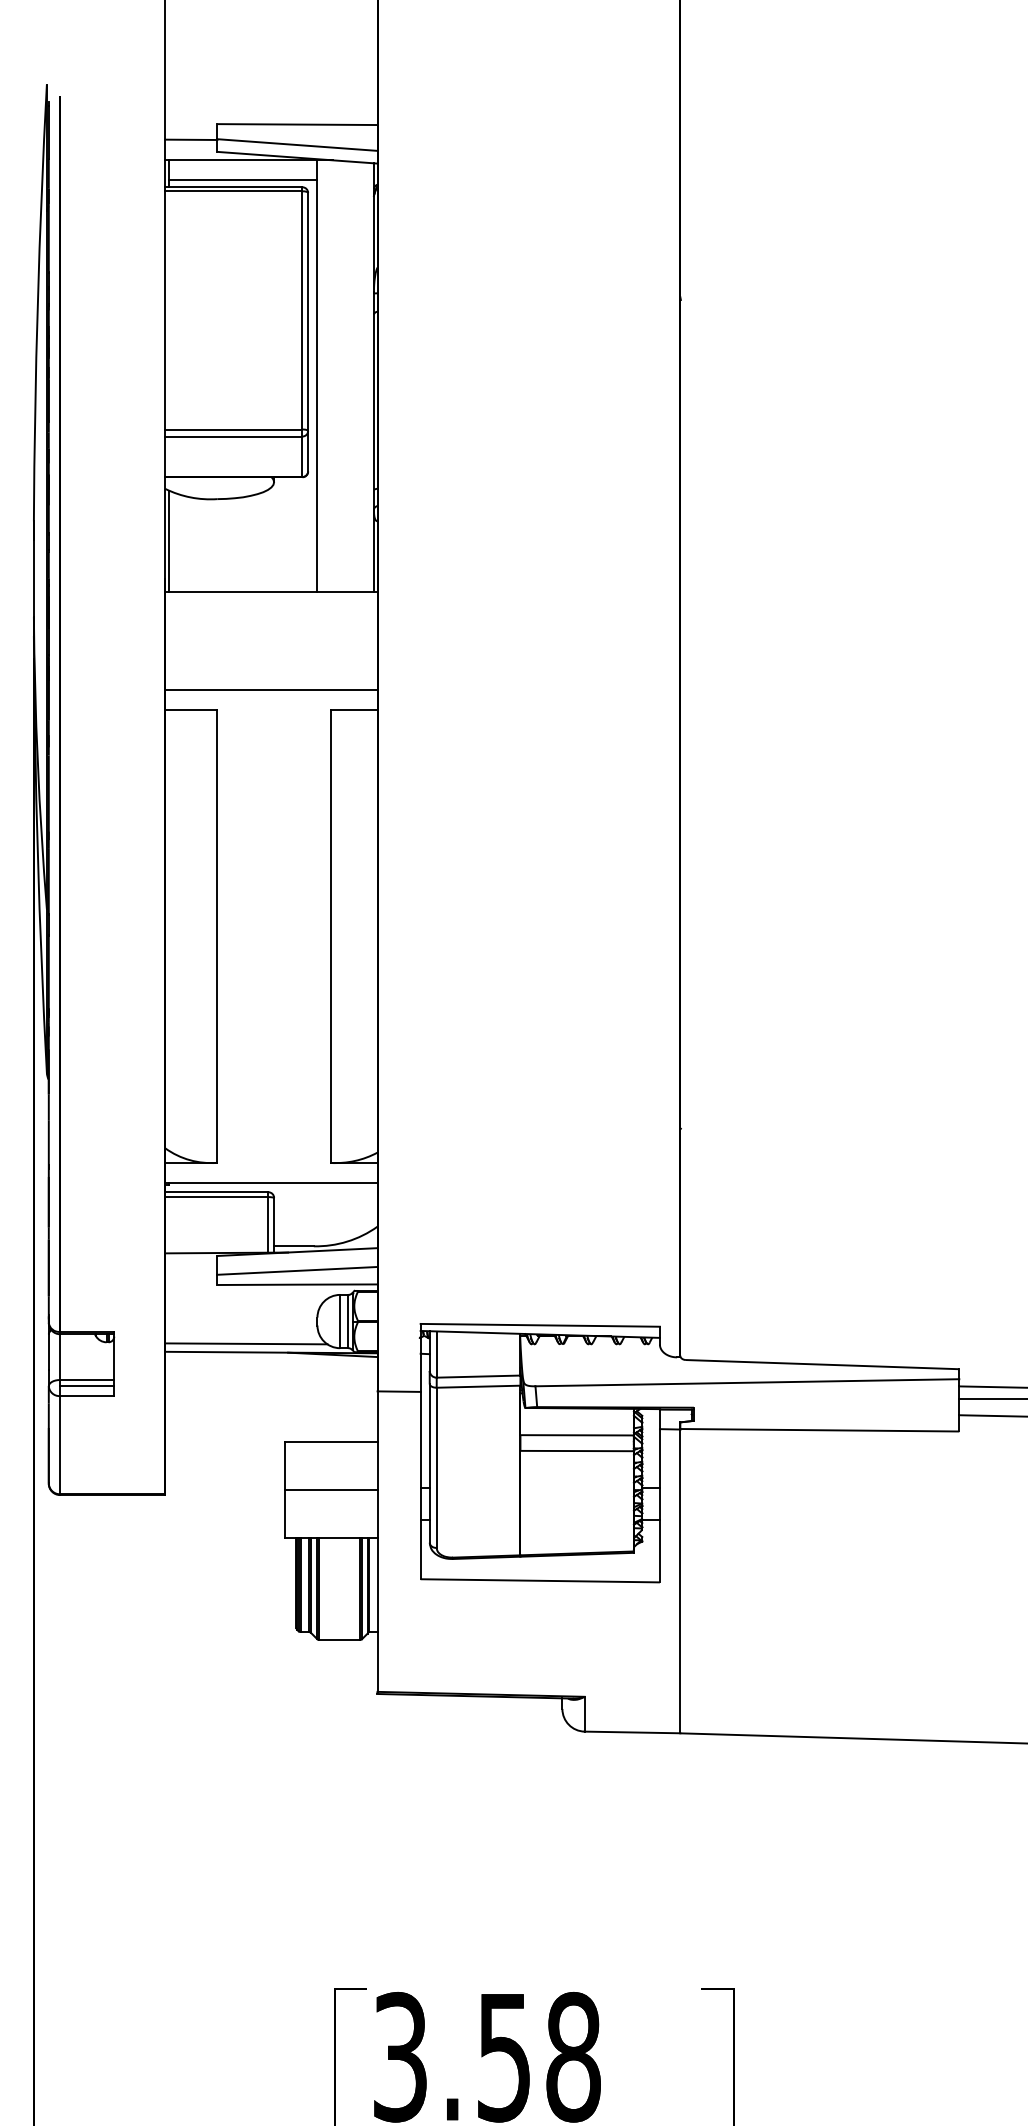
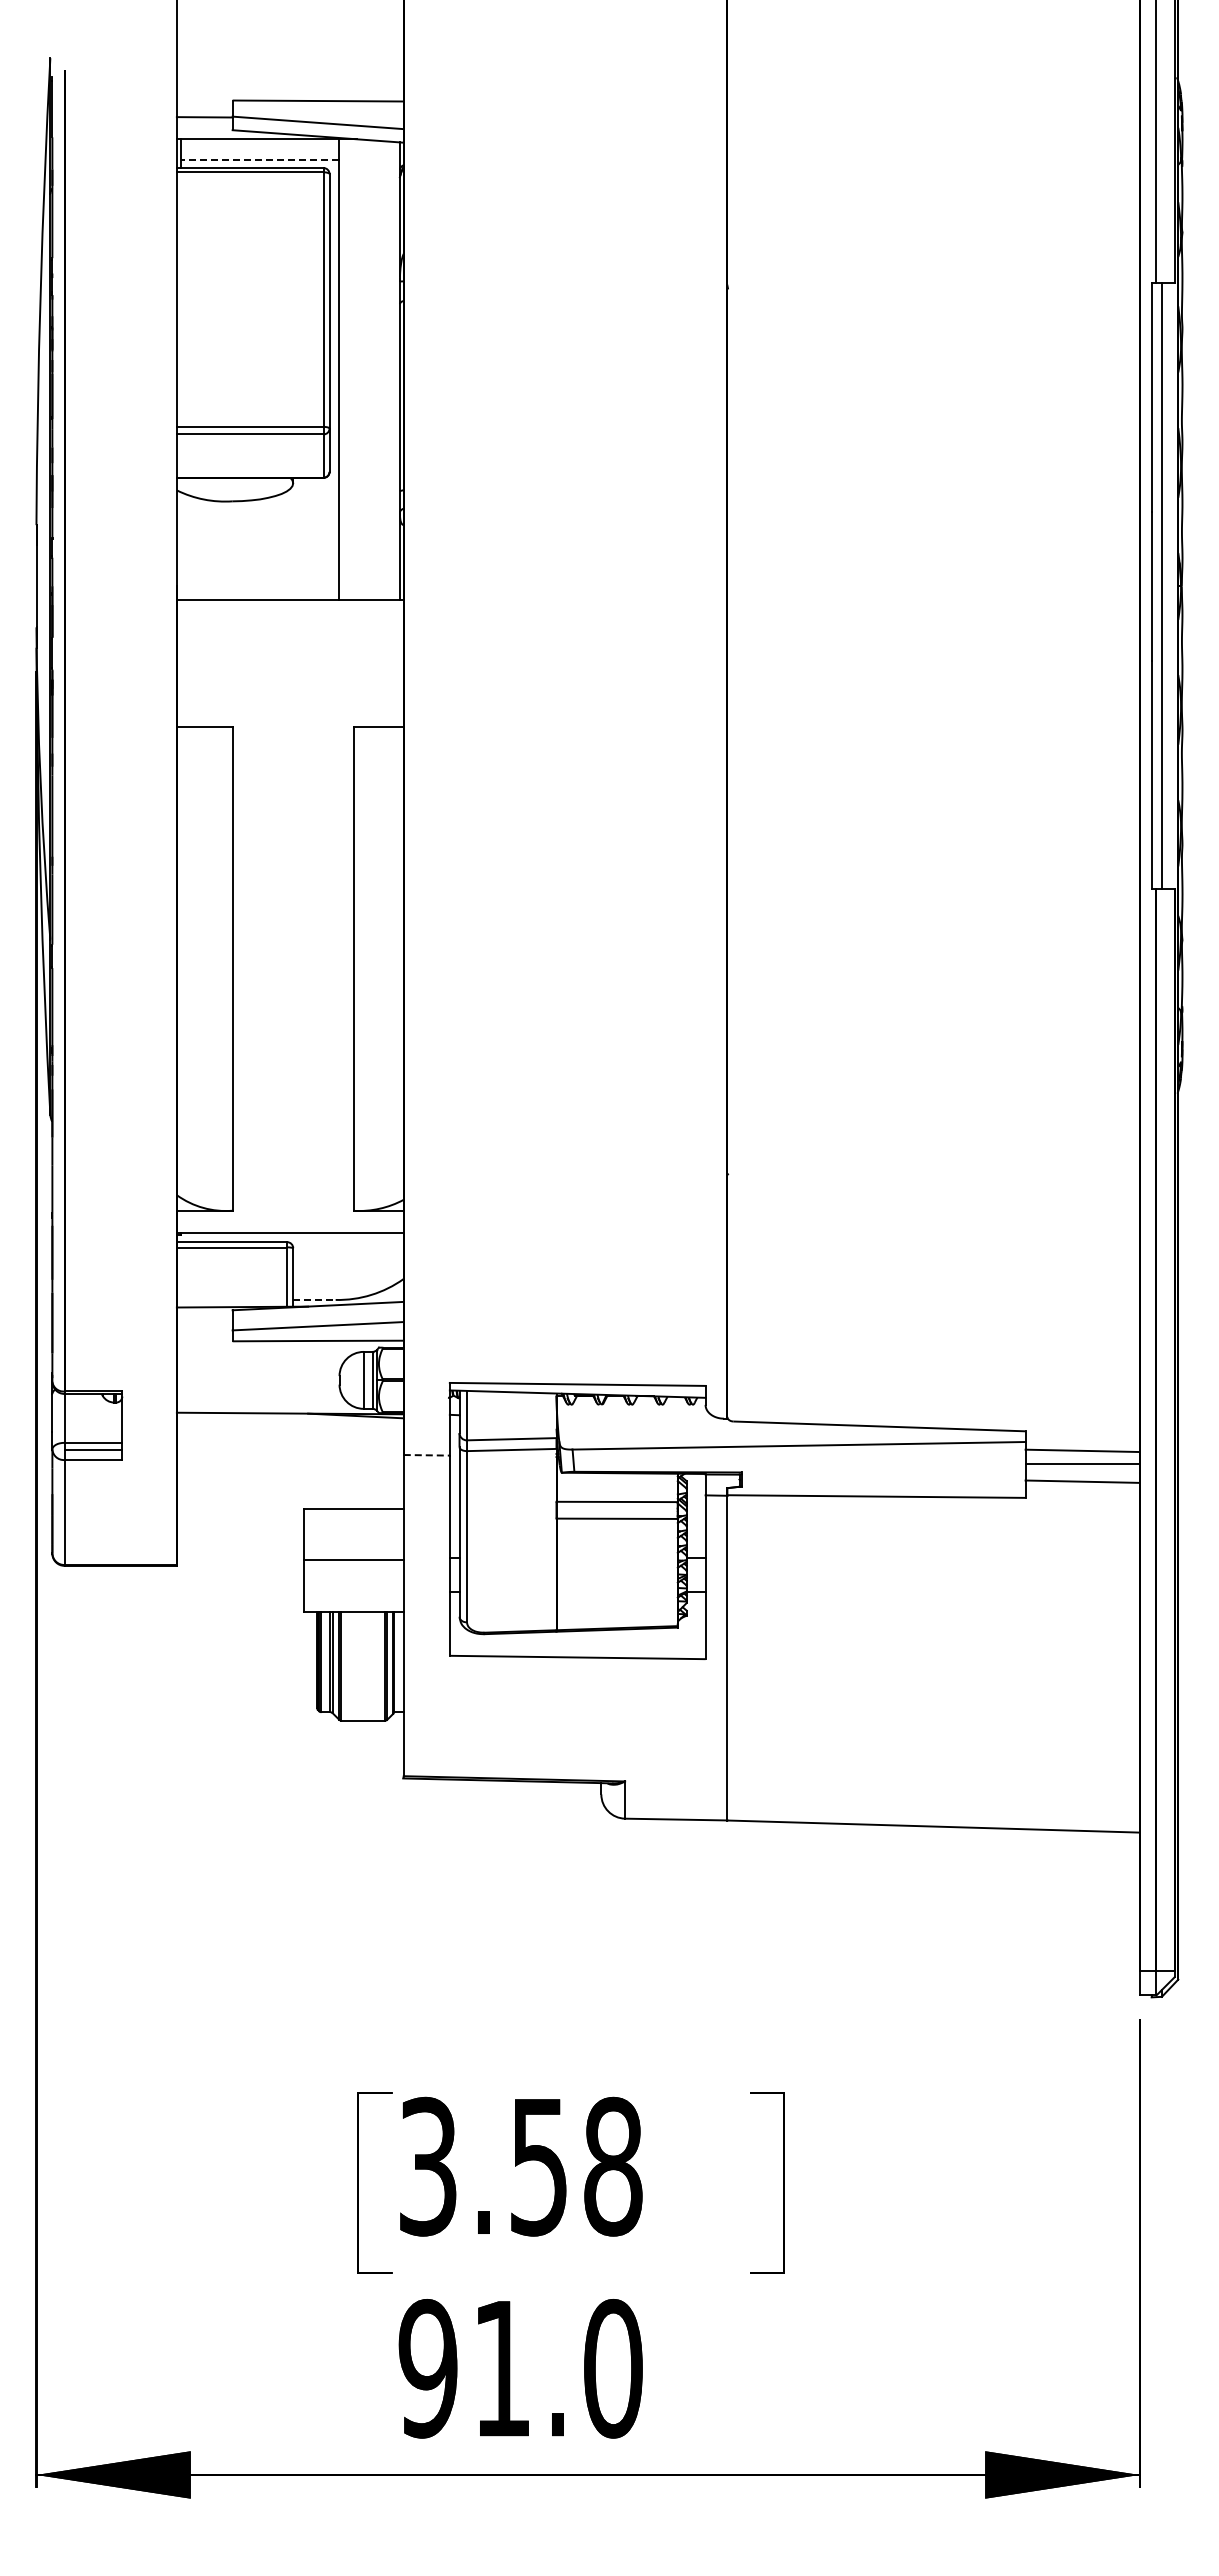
line: (242, 180) -> (259, 160), solid -> dashed
line: (168, 541) -> (180, 546), removed
line: (270, 690) -> (289, 705), removed
line: (294, 1245) -> (314, 1299), solid -> dashed
line: (246, 1343) -> (263, 1403), removed
line: (399, 1391) -> (427, 1455), solid -> dashed

